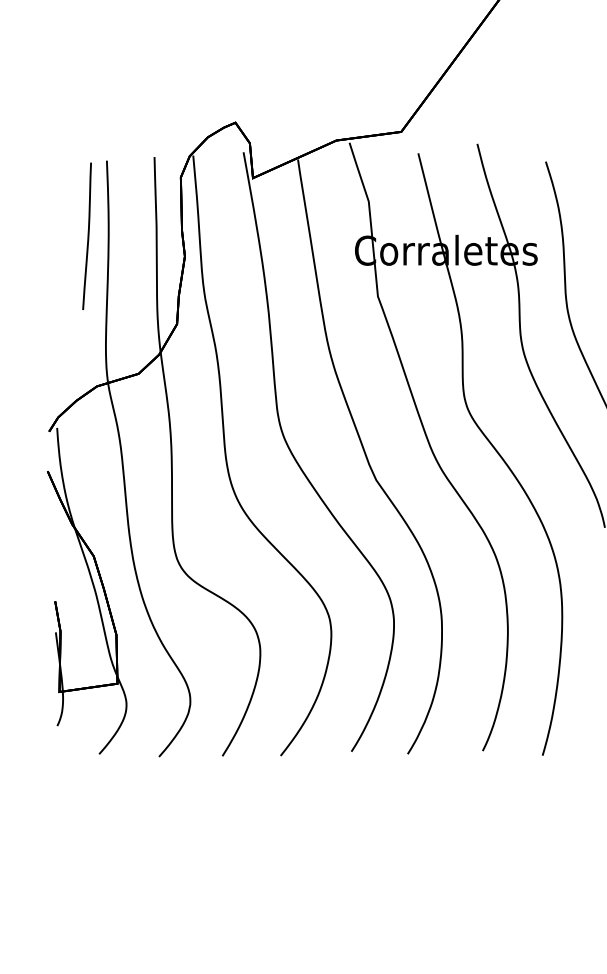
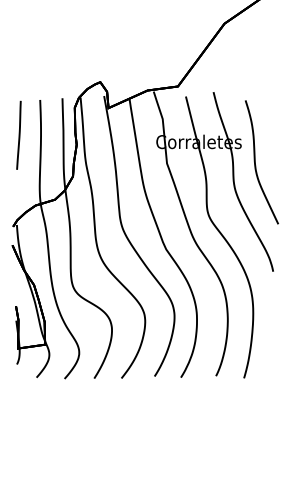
line: (86, 234) -> (18, 134), moved

